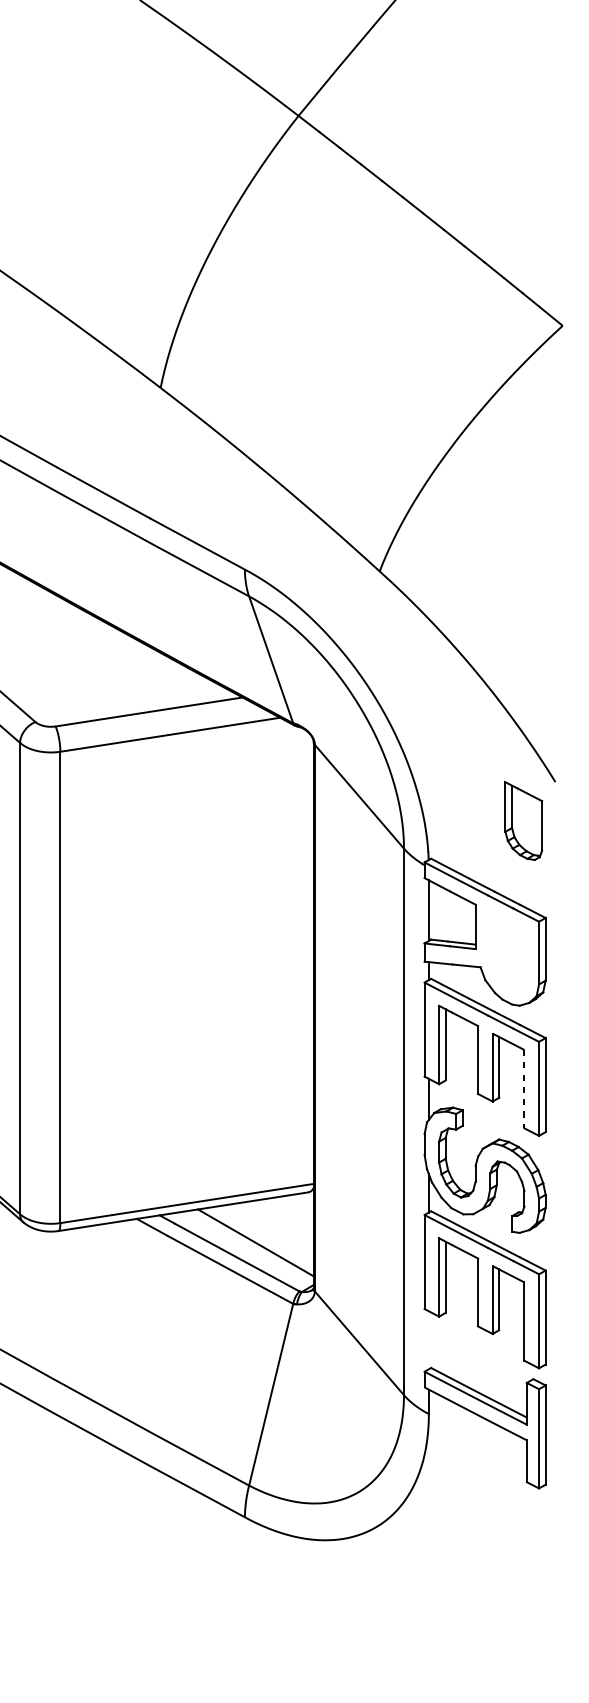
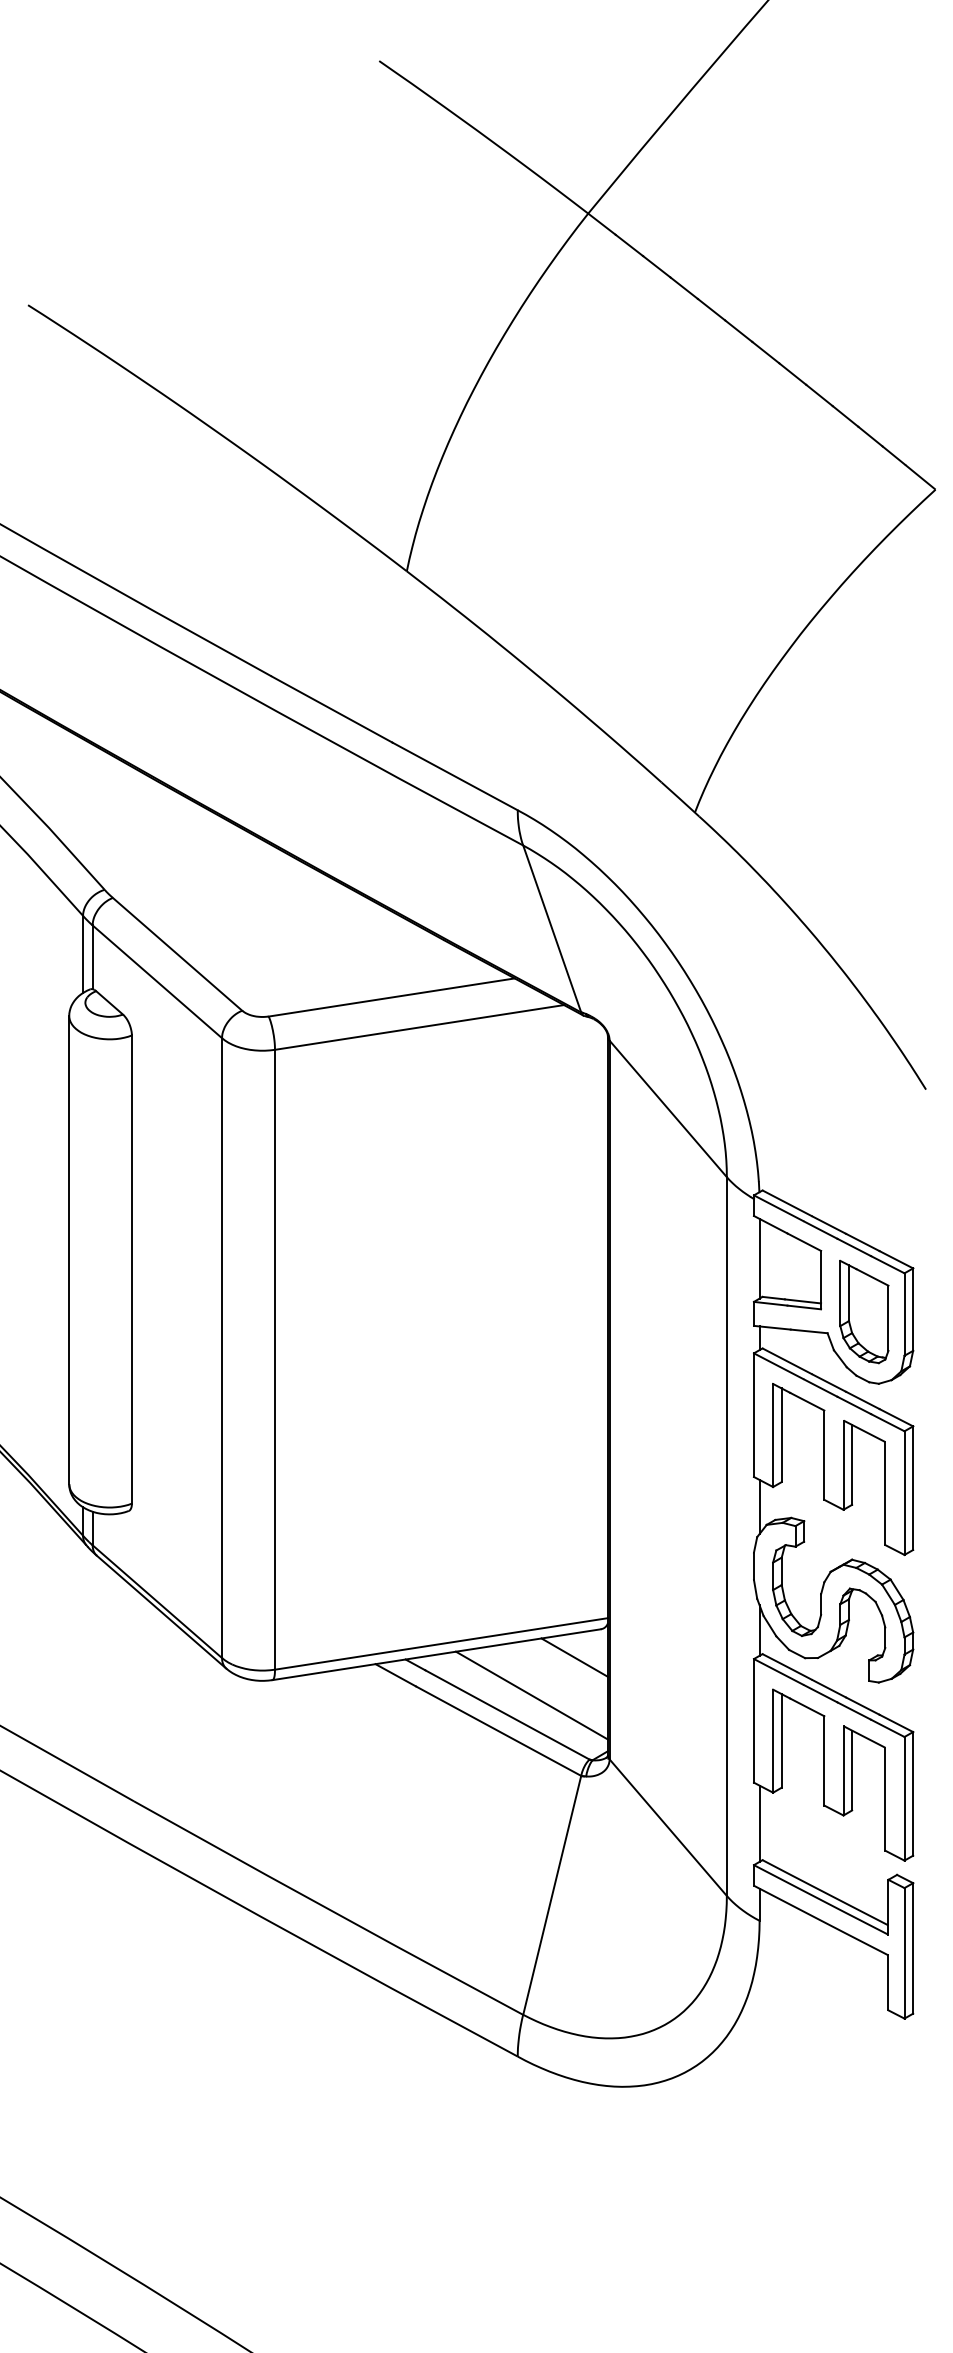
part: (523, 820) -> (864, 1311), moved
line: (524, 1089) -> (885, 1493), dashed -> solid
line: (288, 1213) -> (574, 1657), added
line: (428, 1340) -> (759, 1823), added

